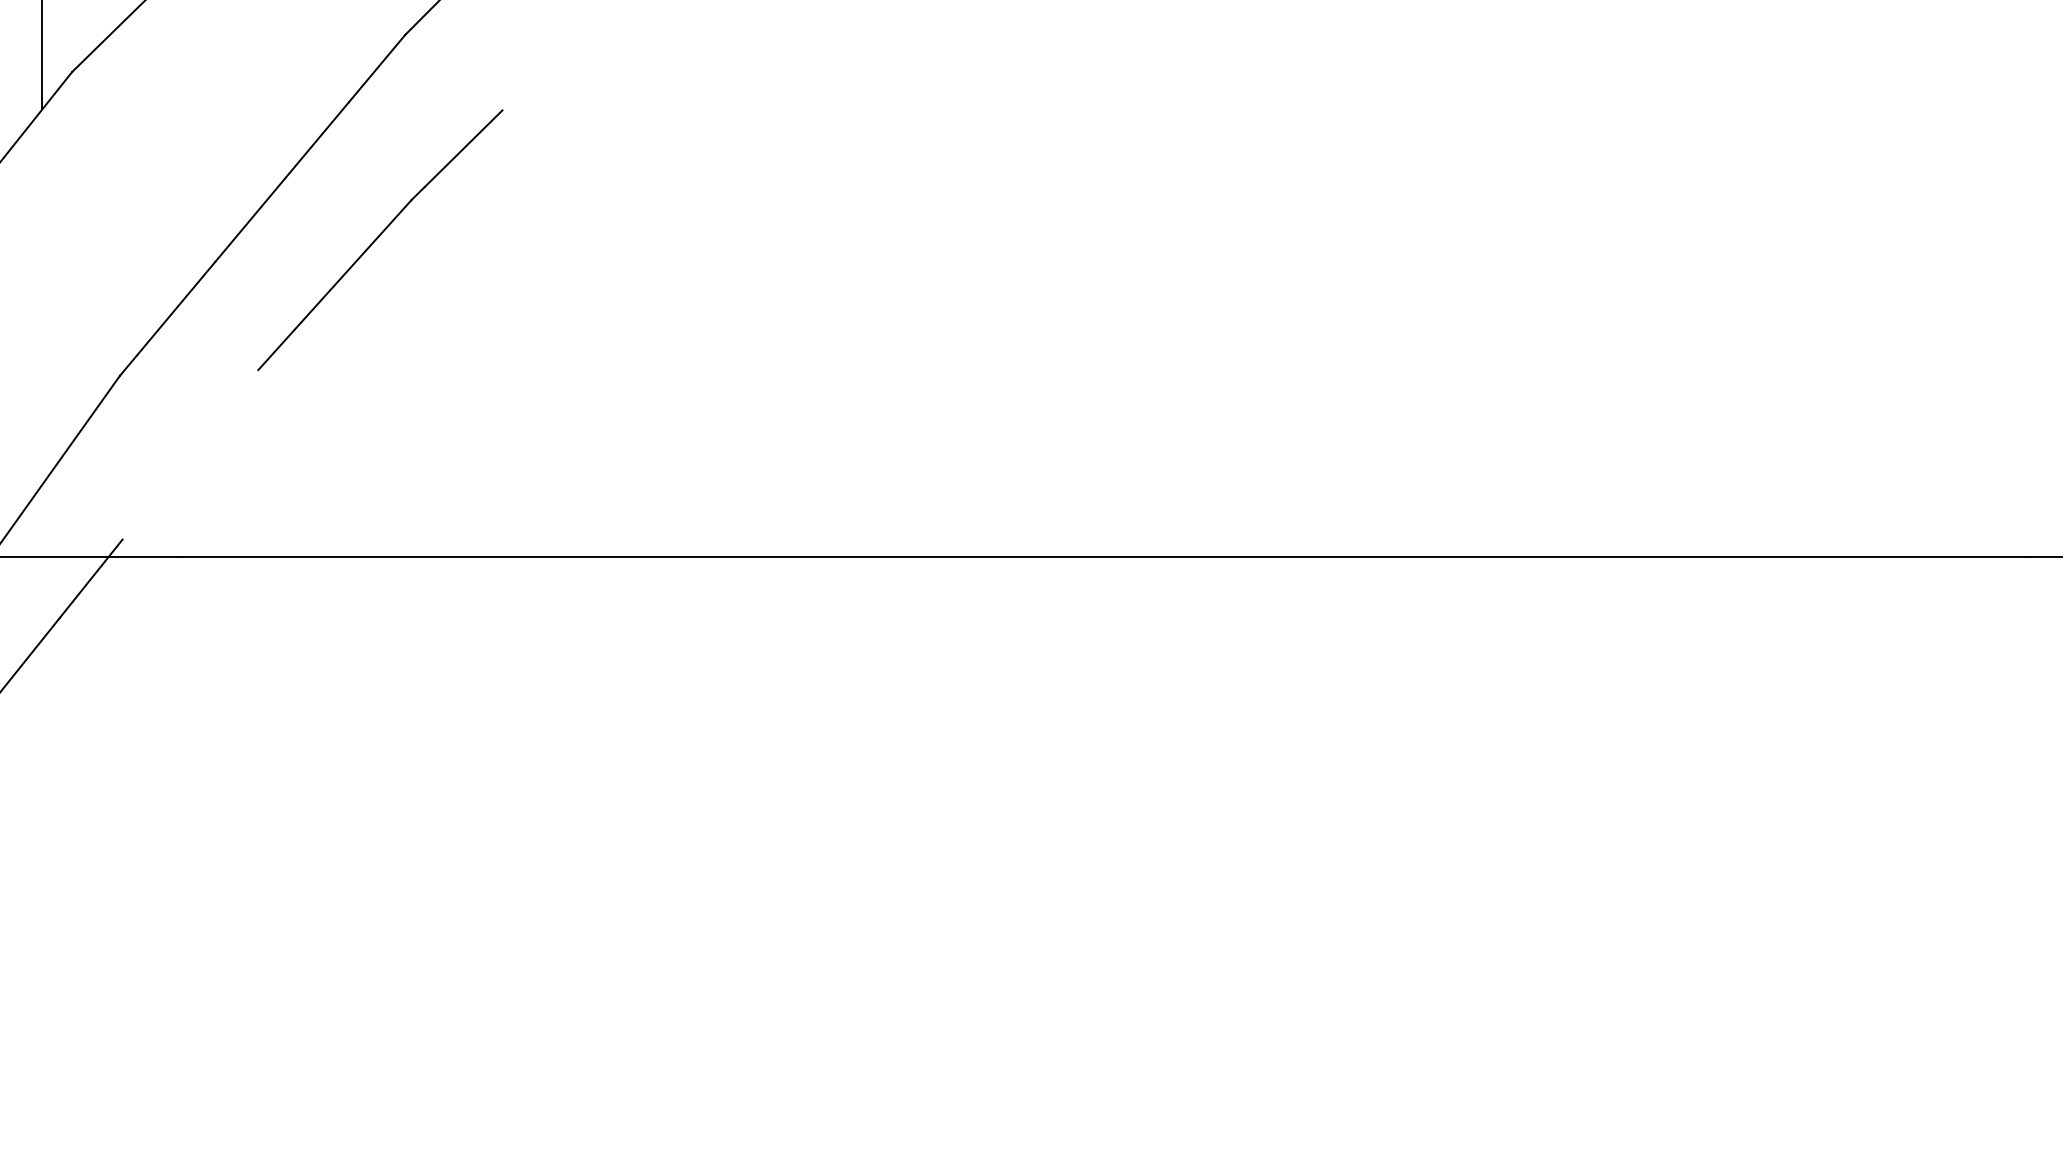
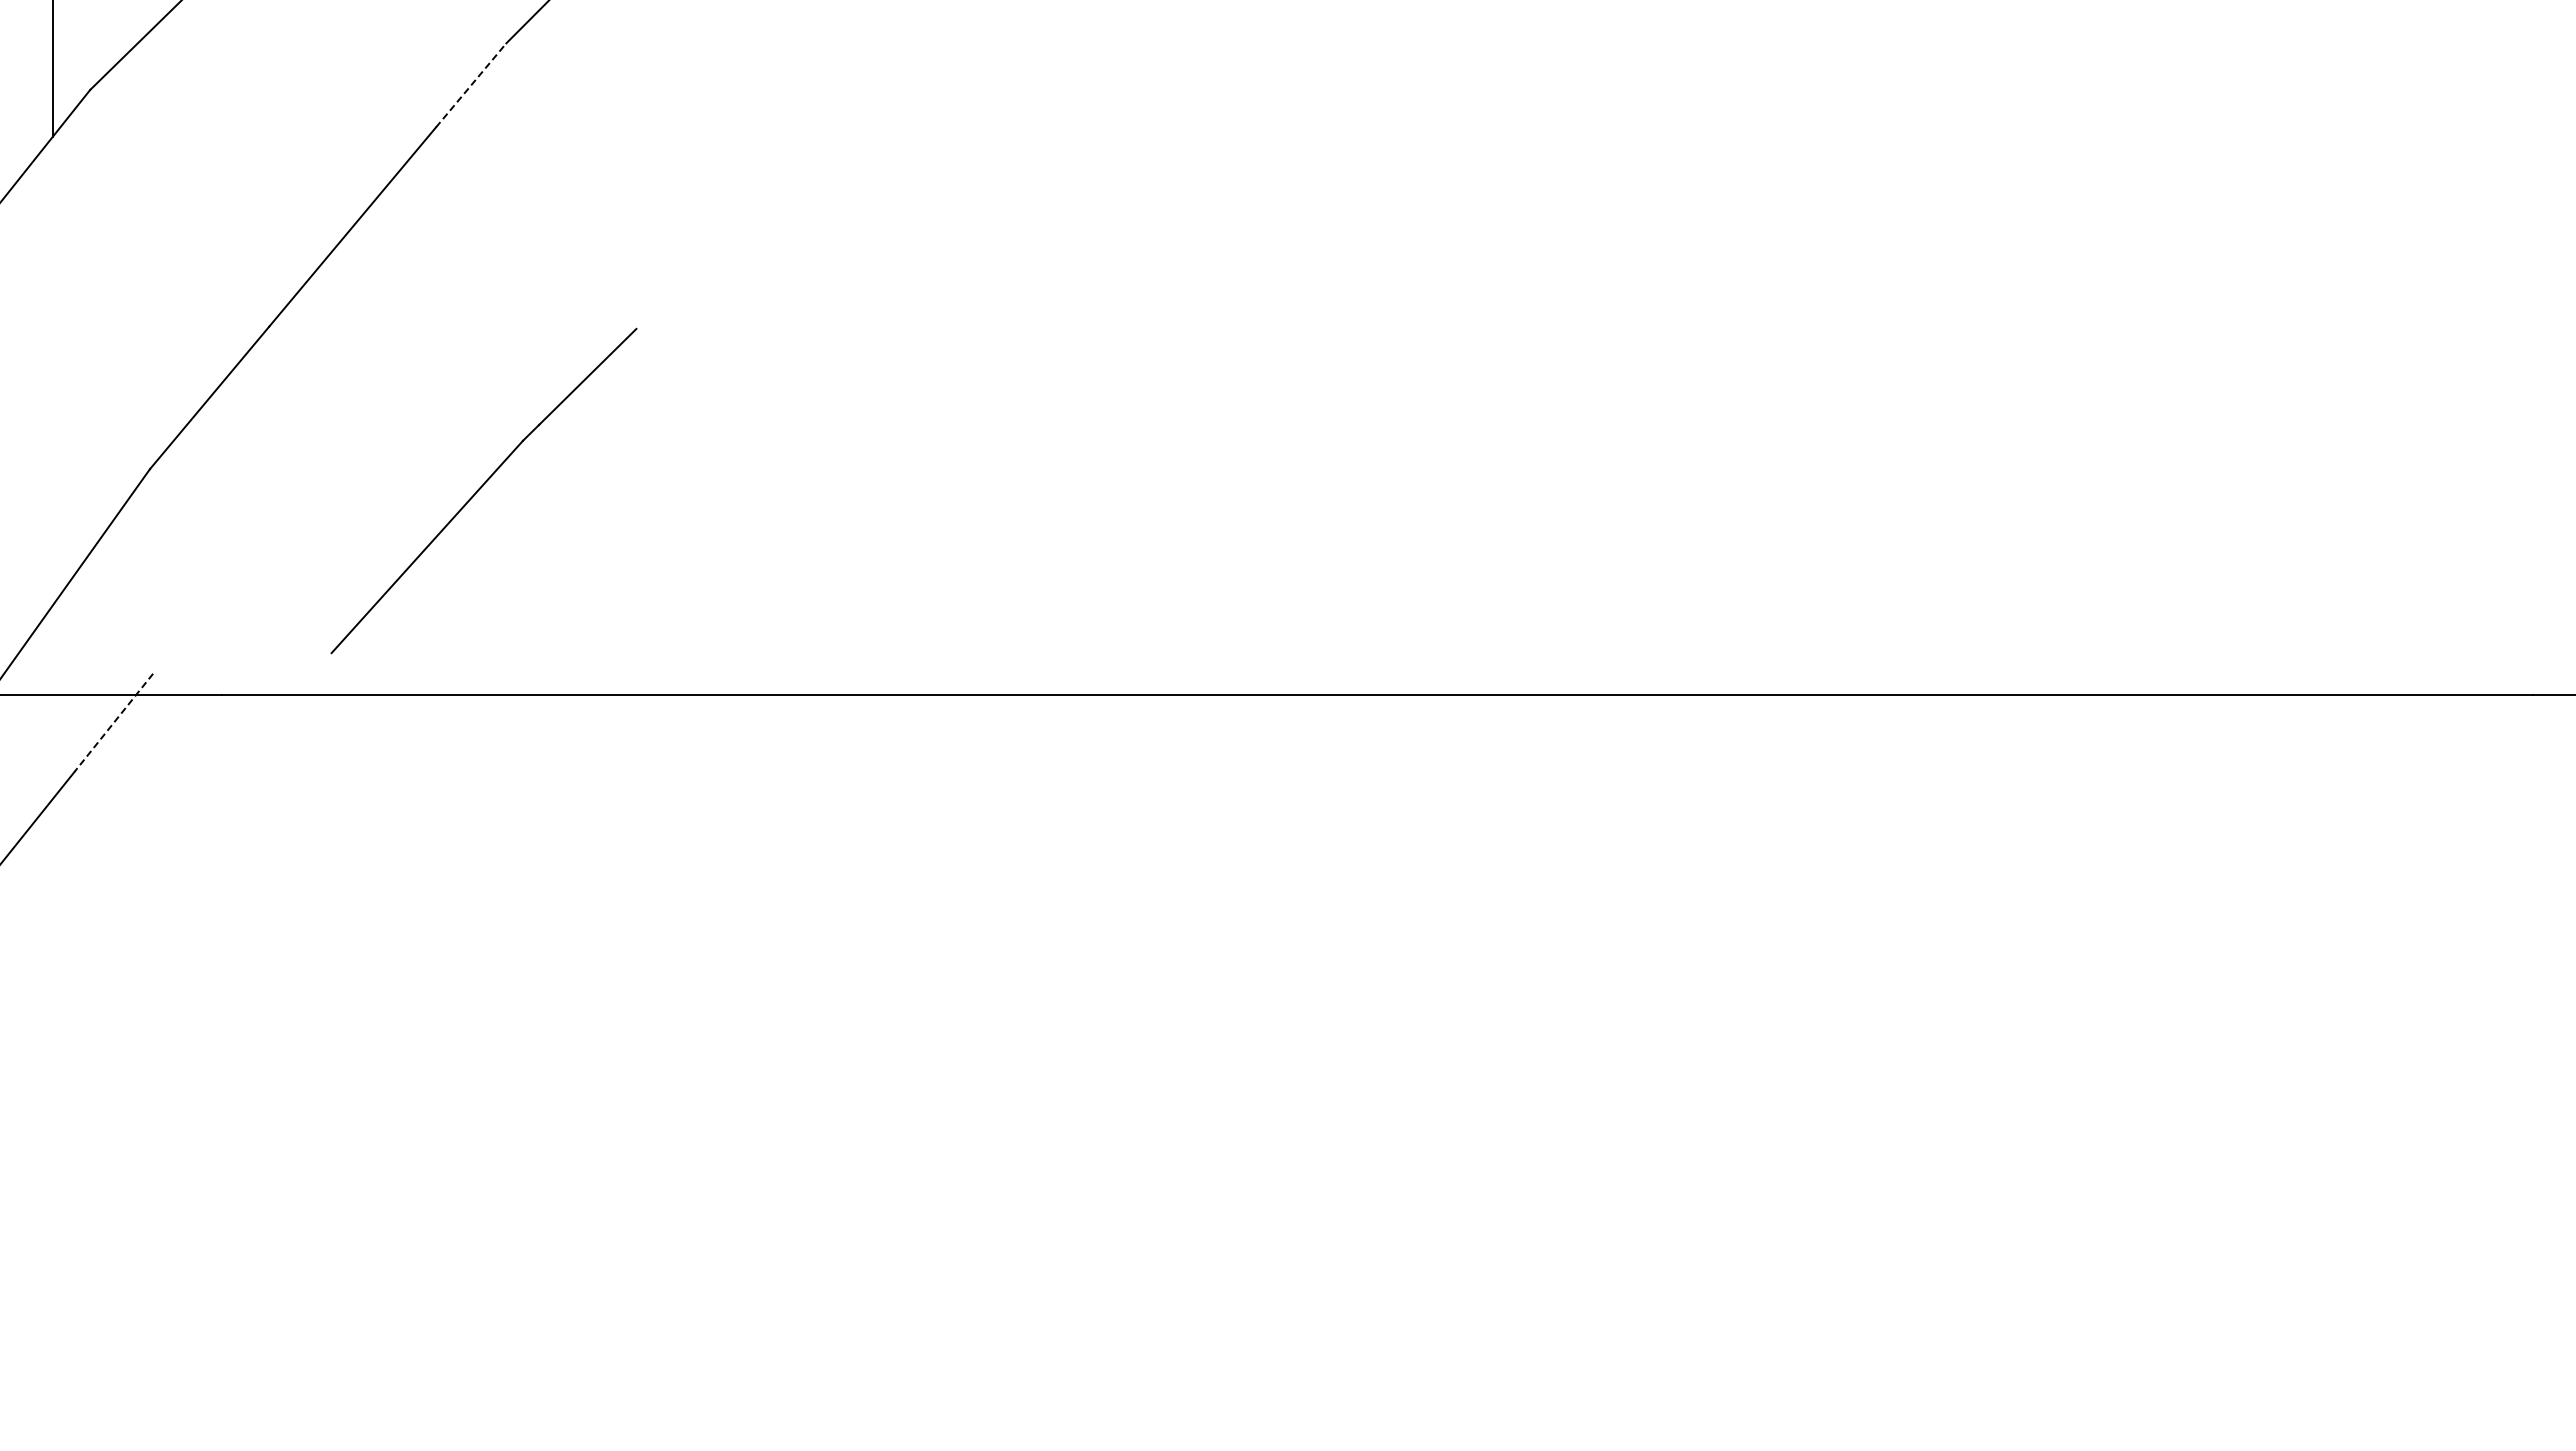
line: (377, 68) -> (471, 85), solid -> dashed
part: (379, 239) -> (483, 490), moved
line: (90, 578) -> (113, 722), solid -> dashed

